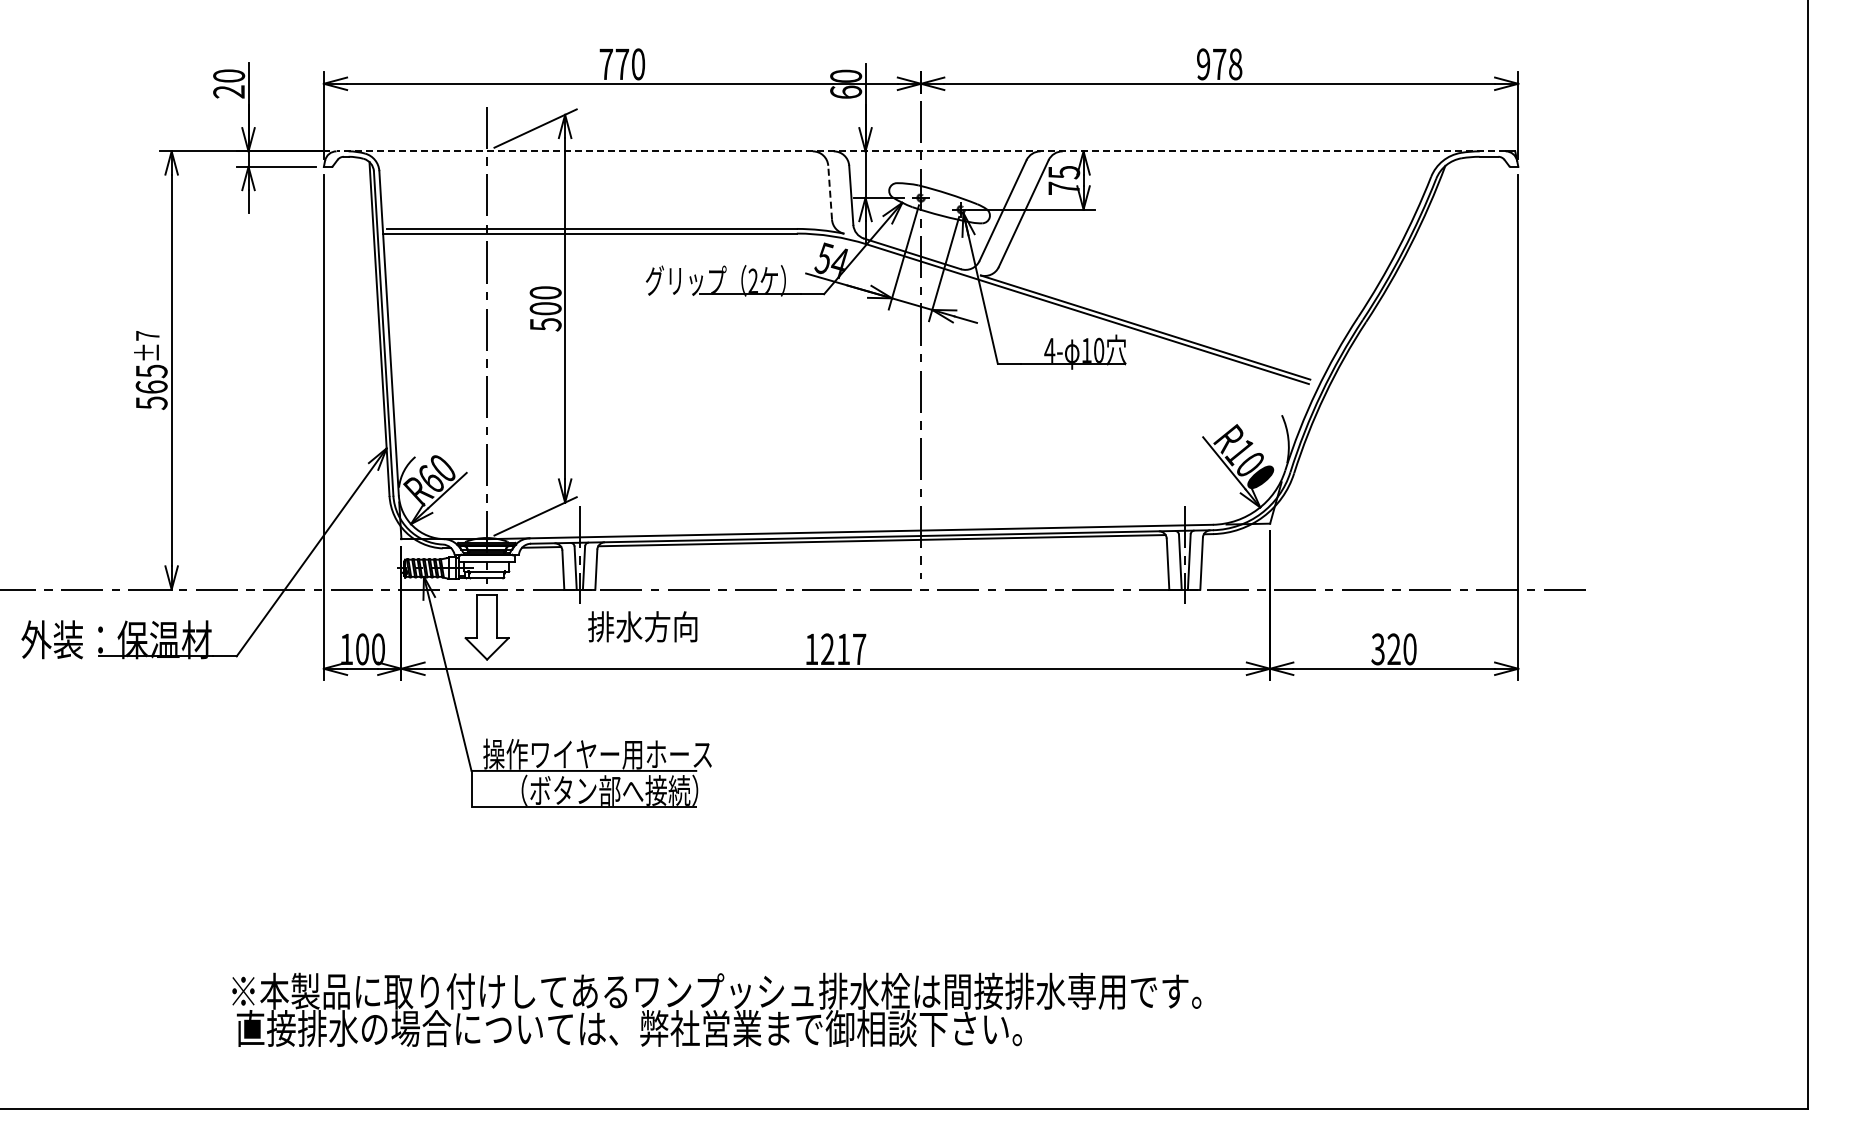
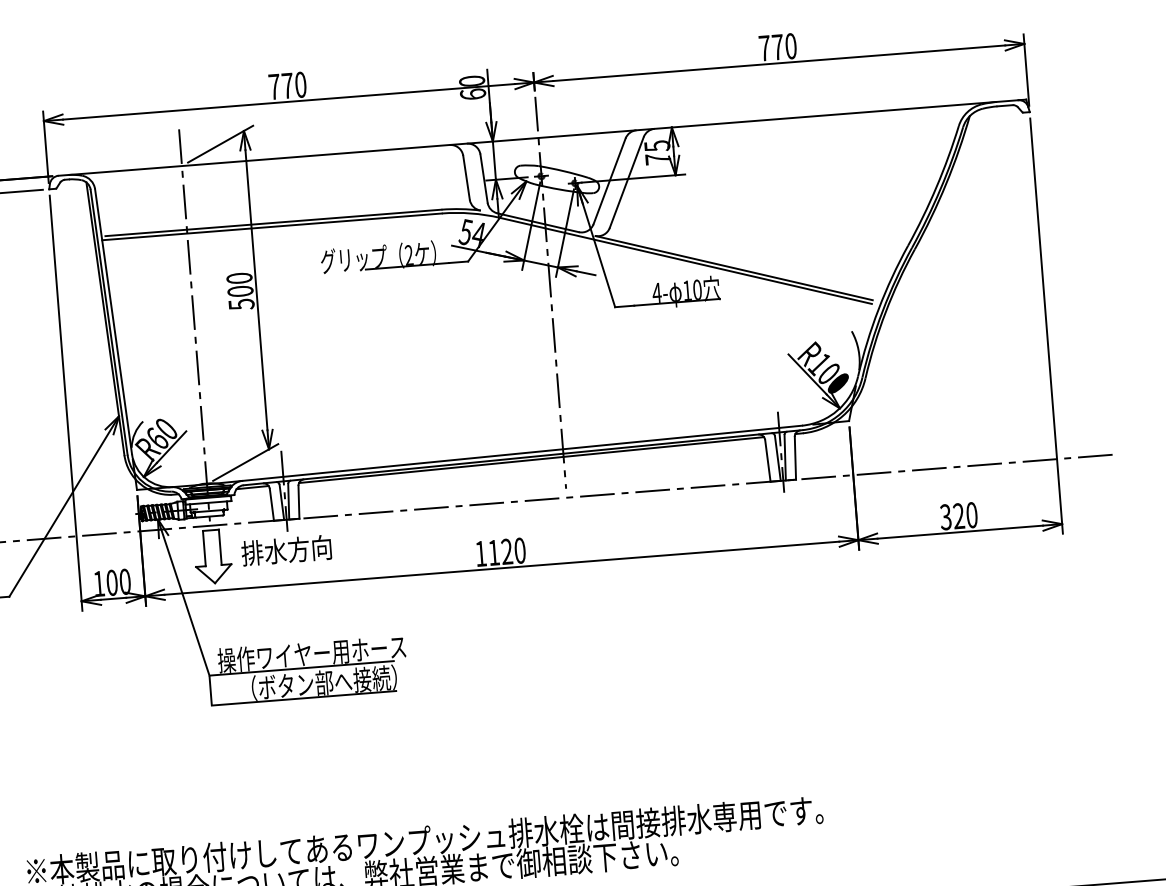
text: (1219, 64) -> (777, 47), 978 -> 770
line: (921, 151) -> (538, 138), dashed -> solid
line: (830, 192) -> (466, 177), dashed -> solid
text: (642, 626) -> (286, 550), moved
text: (843, 649) -> (506, 551), 1217 -> 1120

